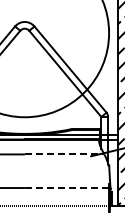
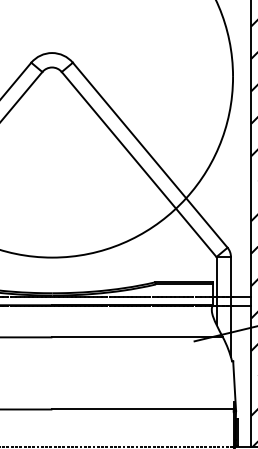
line: (64, 154) -> (137, 337), dashed -> solid
line: (67, 188) -> (143, 410), dashed -> solid

